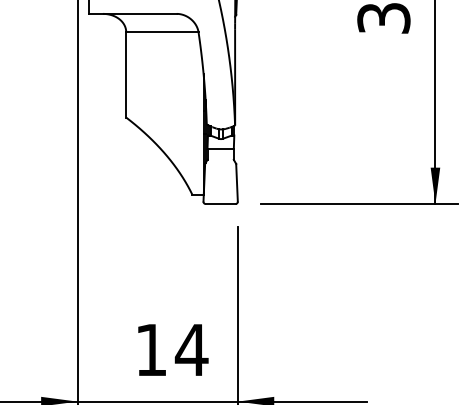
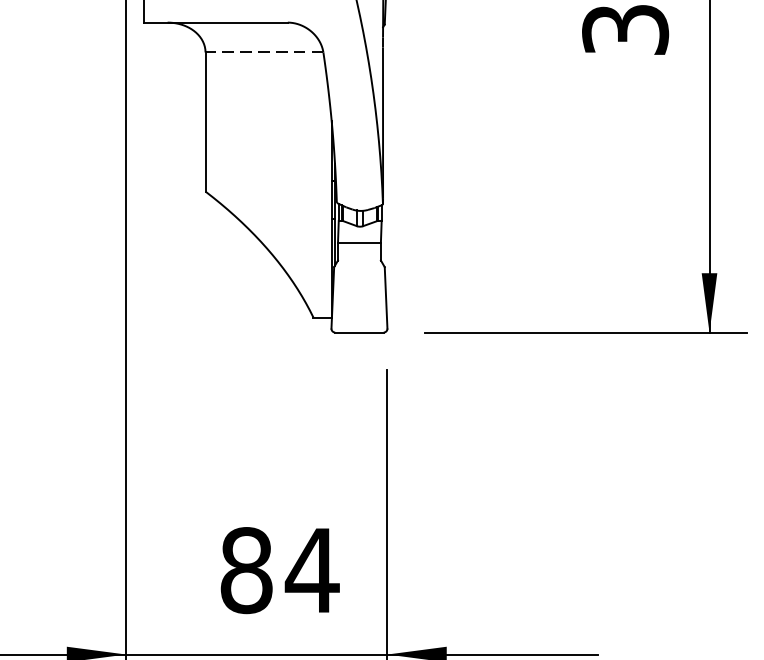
line: (161, 32) -> (263, 52), solid -> dashed
text: (151, 349) -> (246, 569), 14 -> 84

